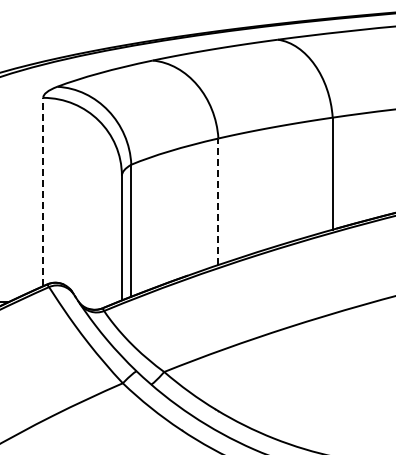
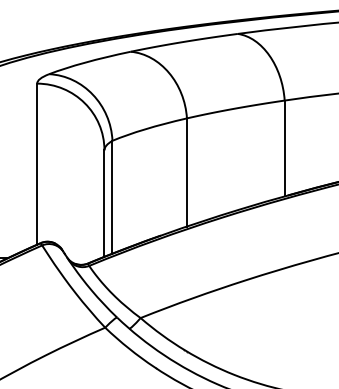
line: (43, 191) -> (37, 163), dashed -> solid
line: (218, 201) -> (187, 172), dashed -> solid

